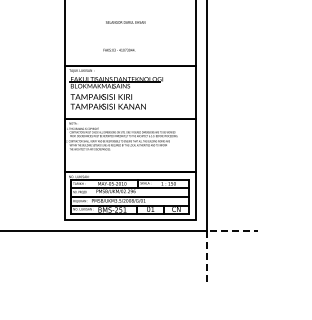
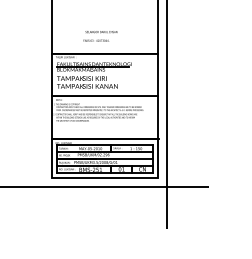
text: (125, 22) -> (101, 32), moved
line: (206, 230) -> (166, 186), dashed -> solid

